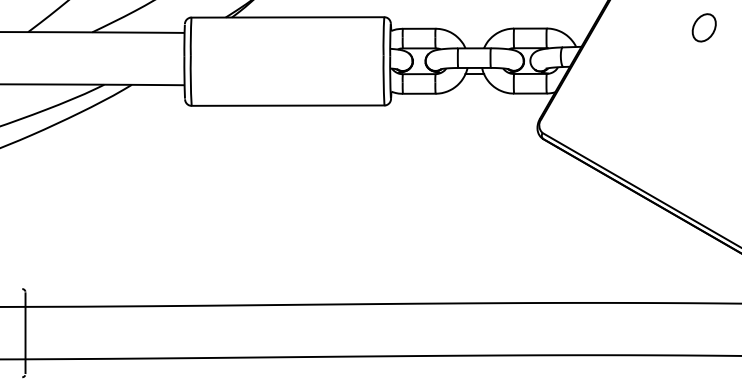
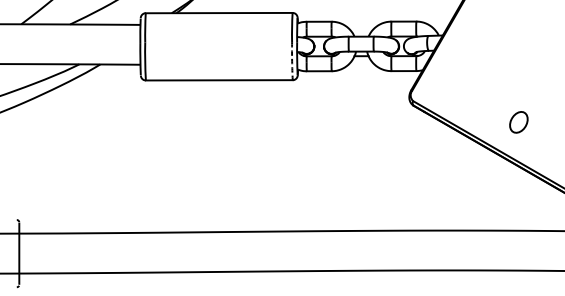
part: (703, 27) -> (518, 122), moved
arc: (383, 80) -> (292, 61), solid -> dashed

